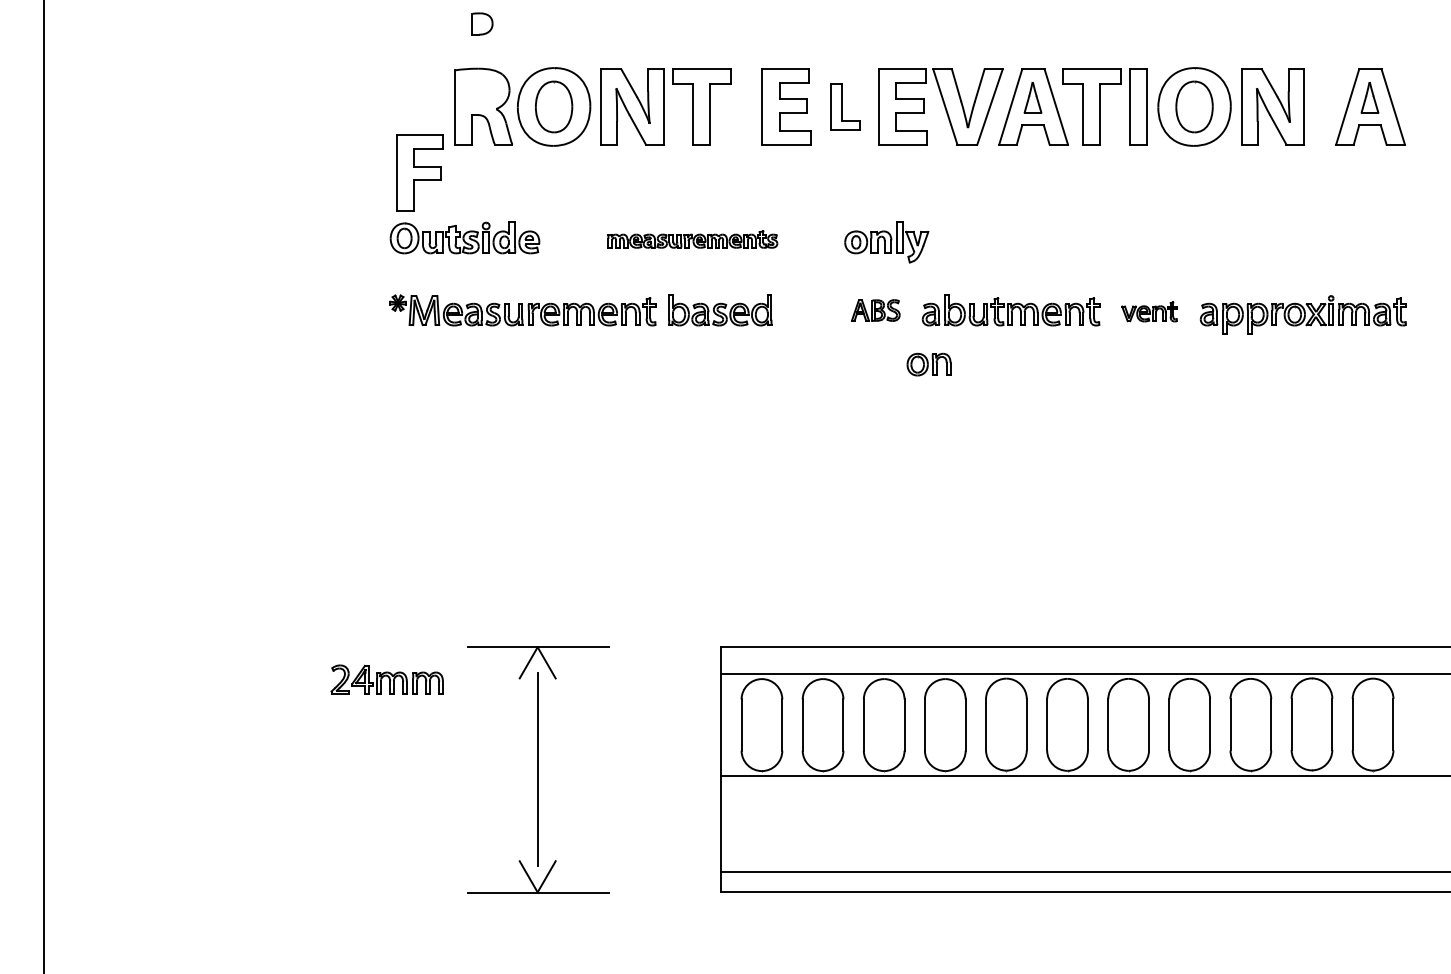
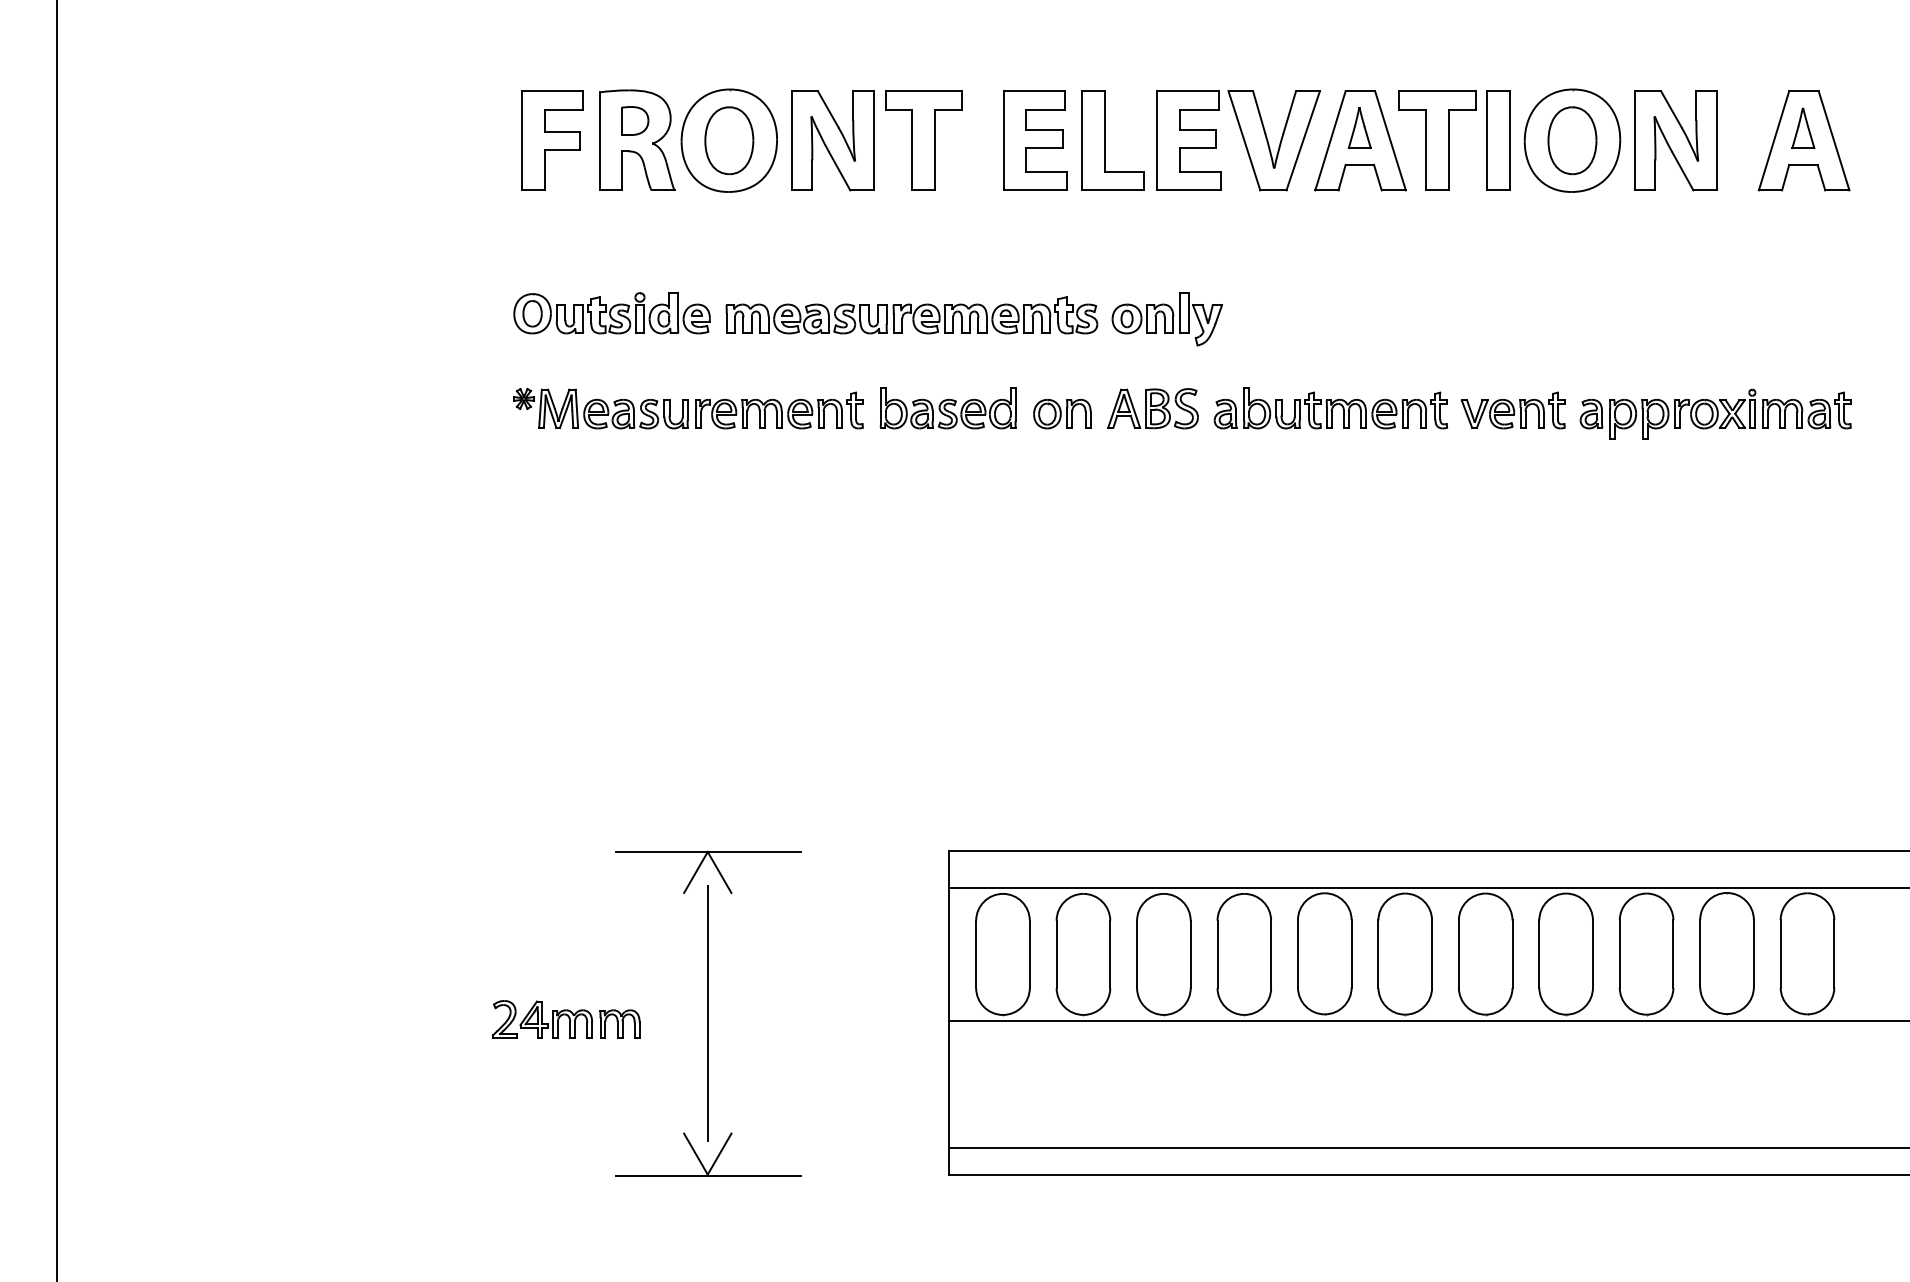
part: (482, 23) -> (635, 120), moved
part: (845, 106) -> (1112, 140), size x1.67
part: (419, 172) -> (552, 140), moved
part: (692, 239) -> (911, 315), size x1.67
part: (875, 310) -> (1152, 408), size x1.43
part: (1149, 311) -> (1513, 409), size x1.43
part: (928, 364) -> (1061, 413), moved
part: (386, 679) -> (565, 1019), moved

